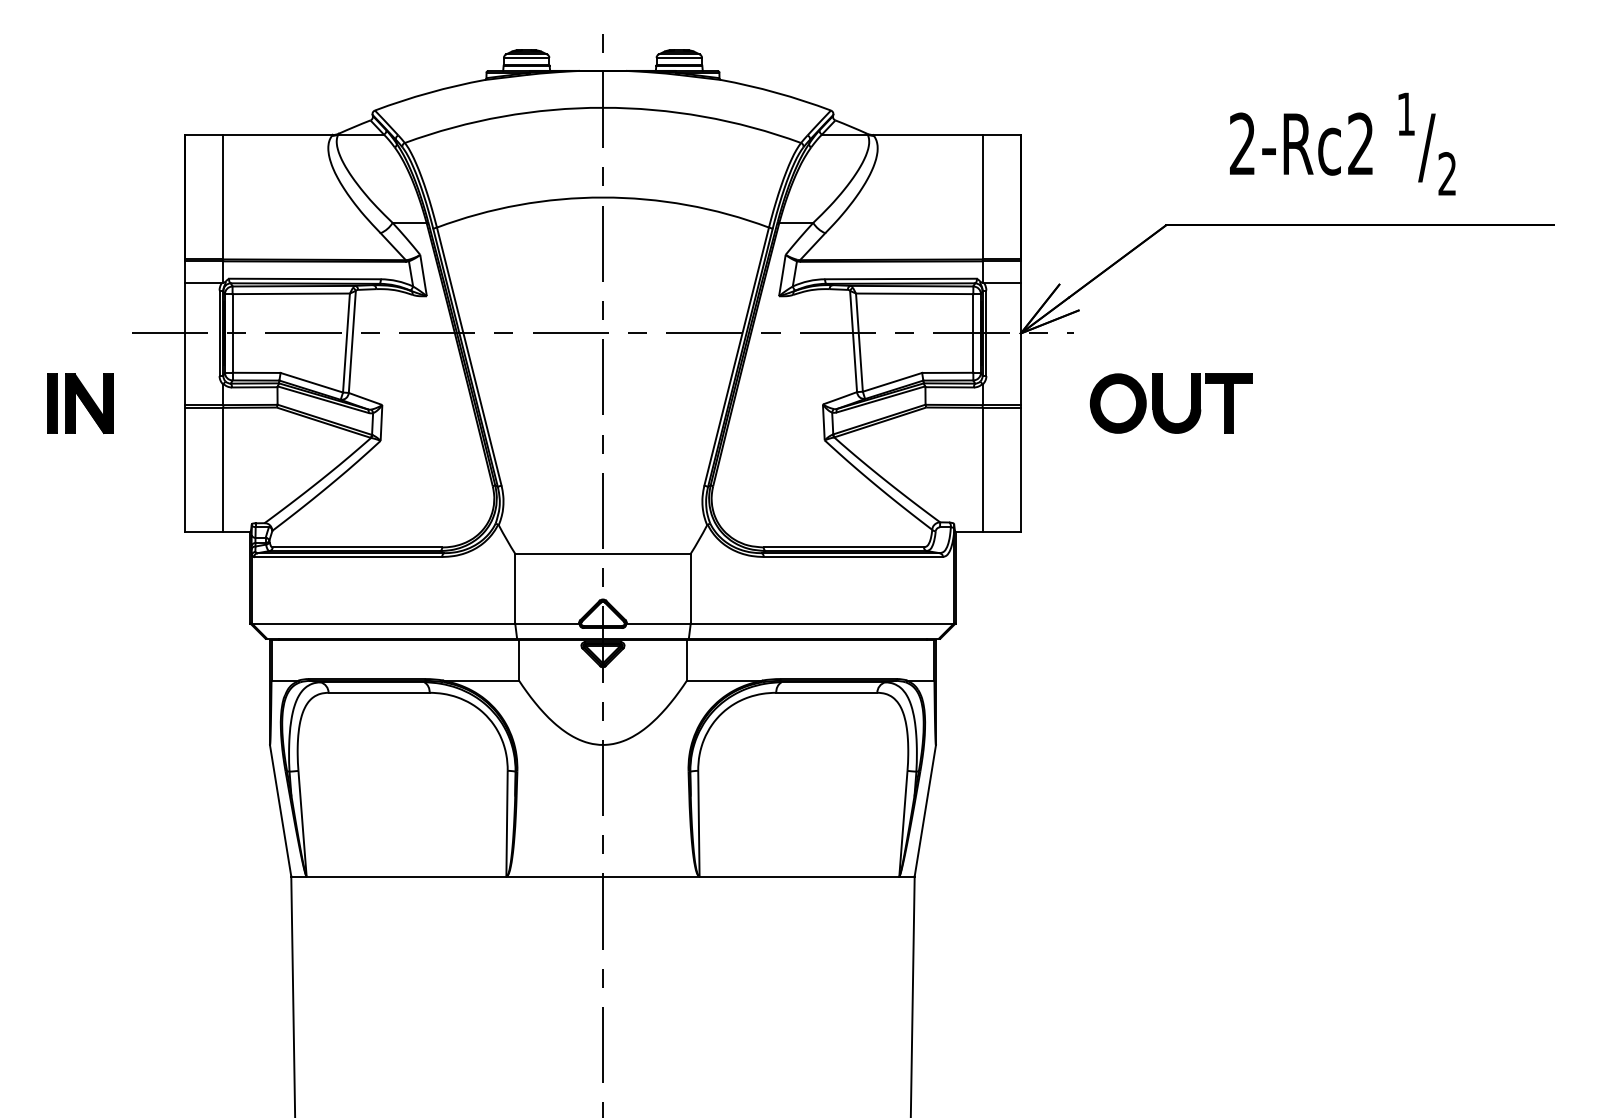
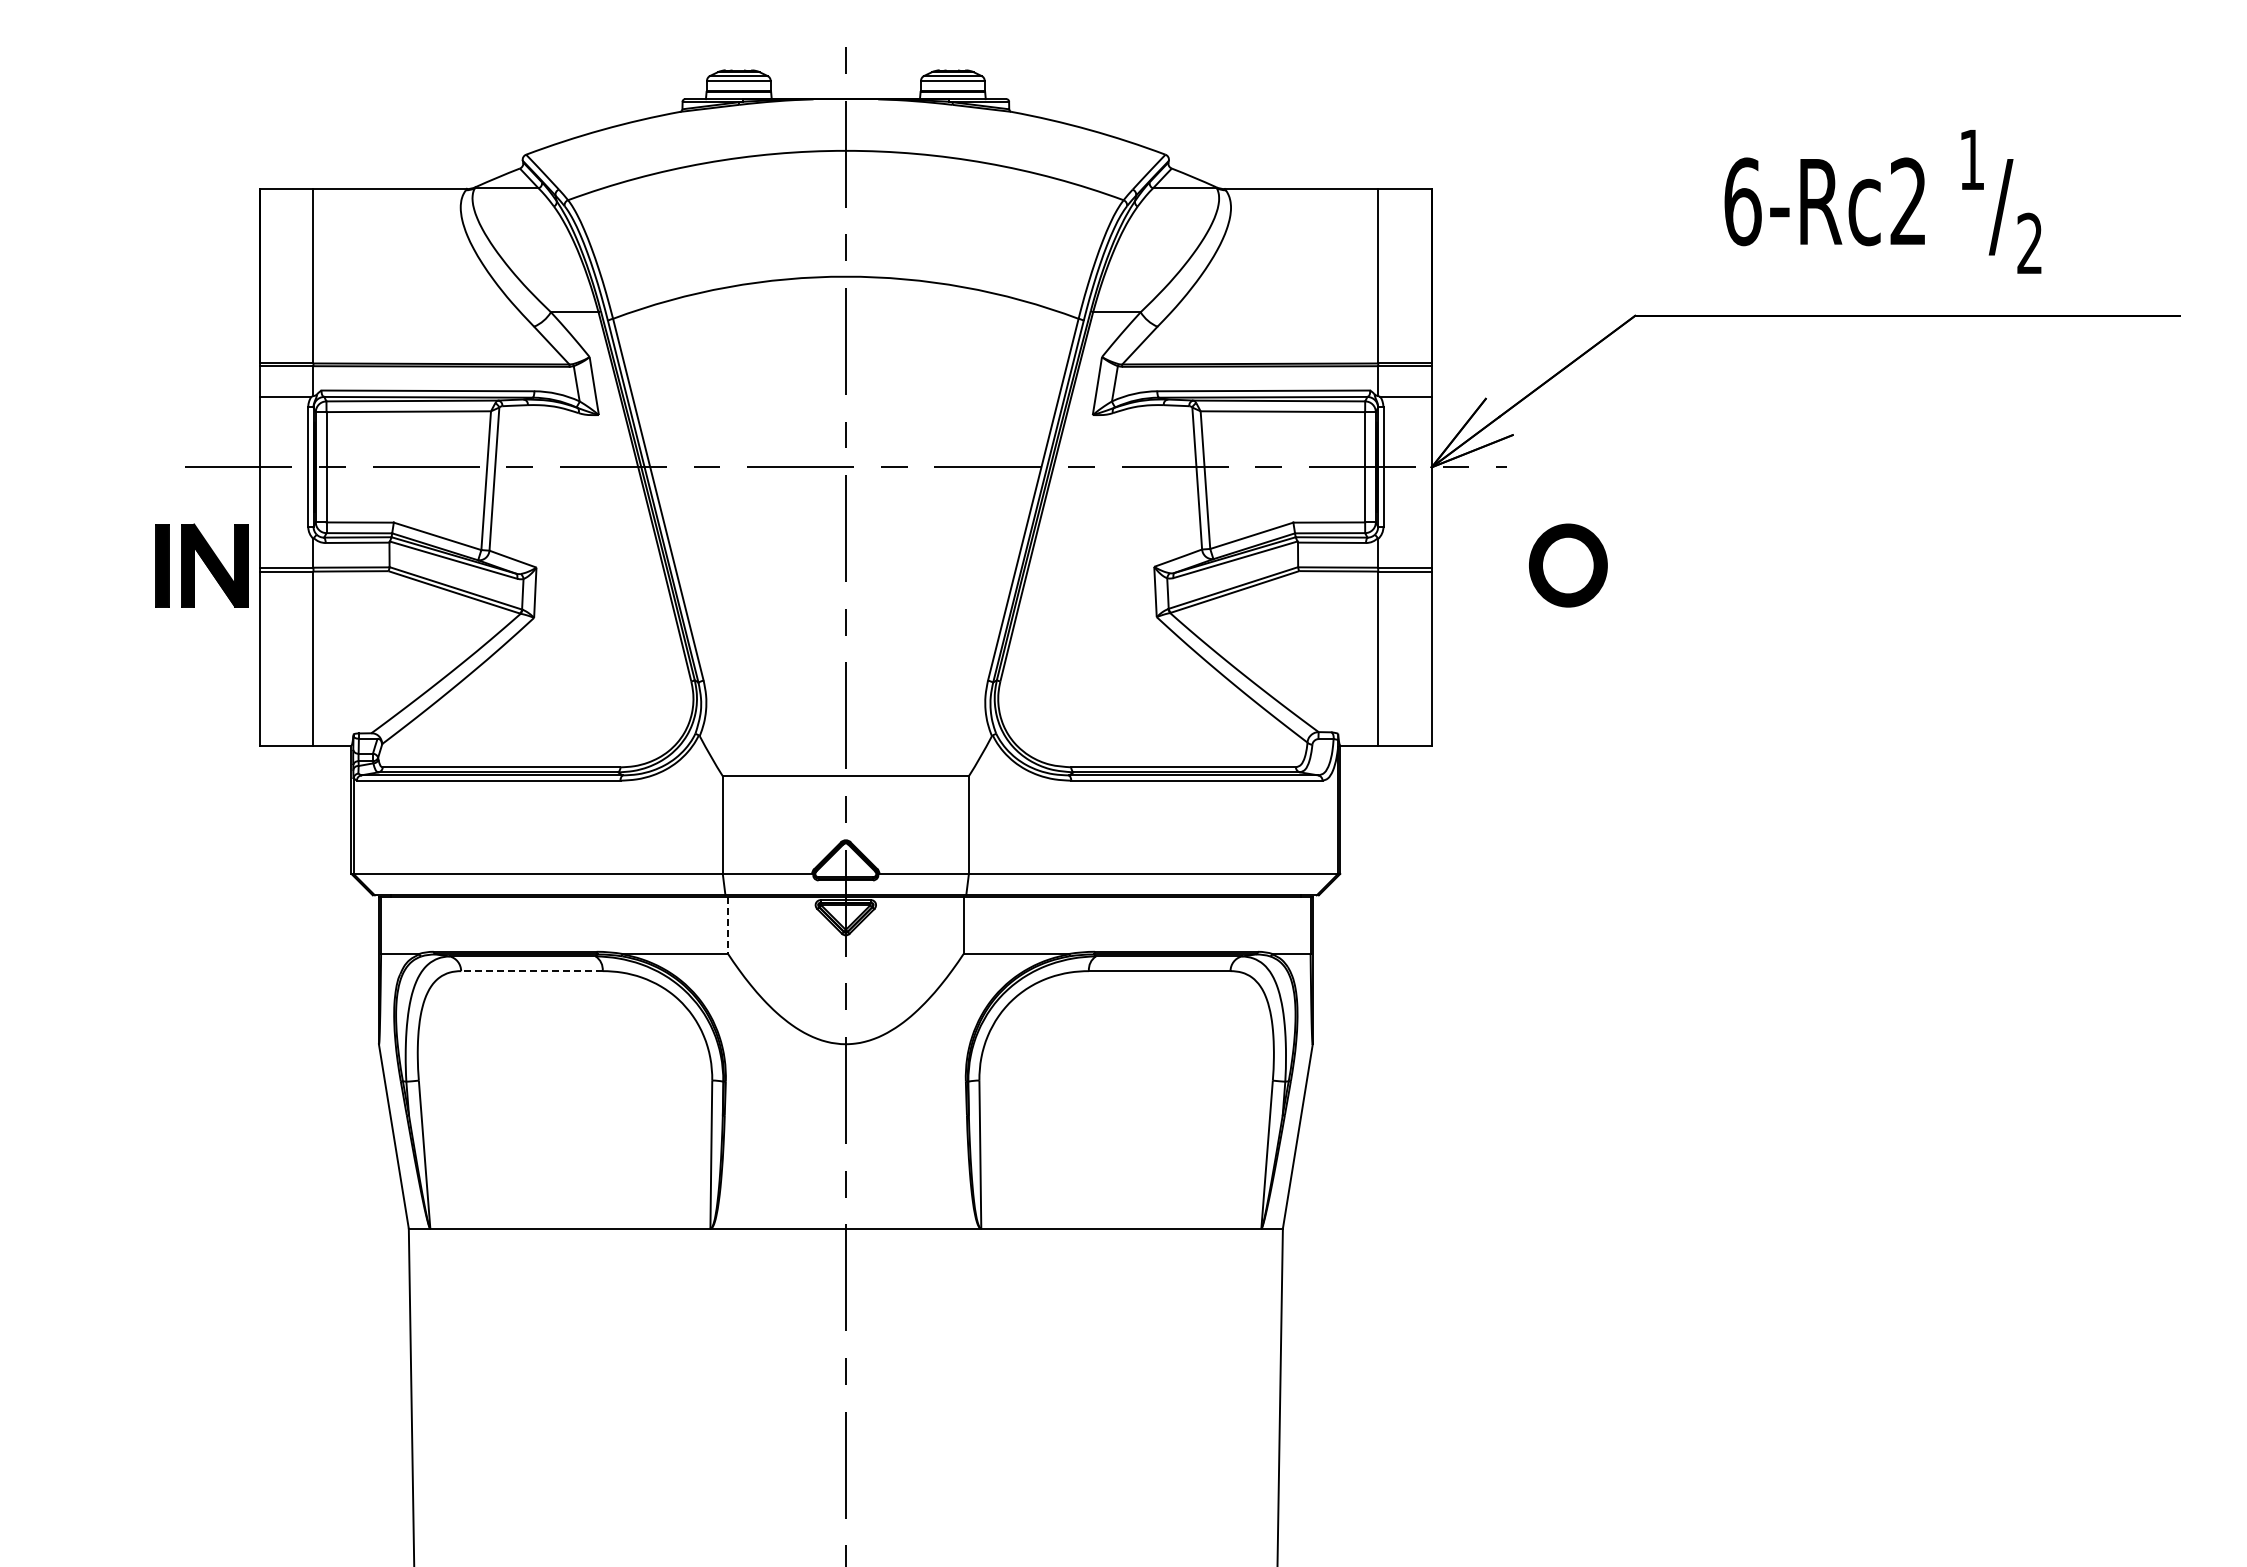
text: (1242, 143) -> (1742, 201), 2-Rc2 -> 6-Rc2
part: (79, 403) -> (201, 565), moved
part: (1202, 403) -> (1686, 565), removed
line: (519, 660) -> (728, 925), solid -> dashed
line: (378, 693) -> (531, 971), solid -> dashed

